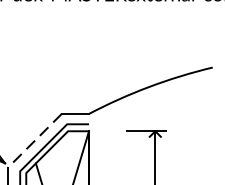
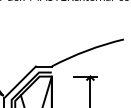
line: (33, 141) -> (19, 82), dashed -> solid

